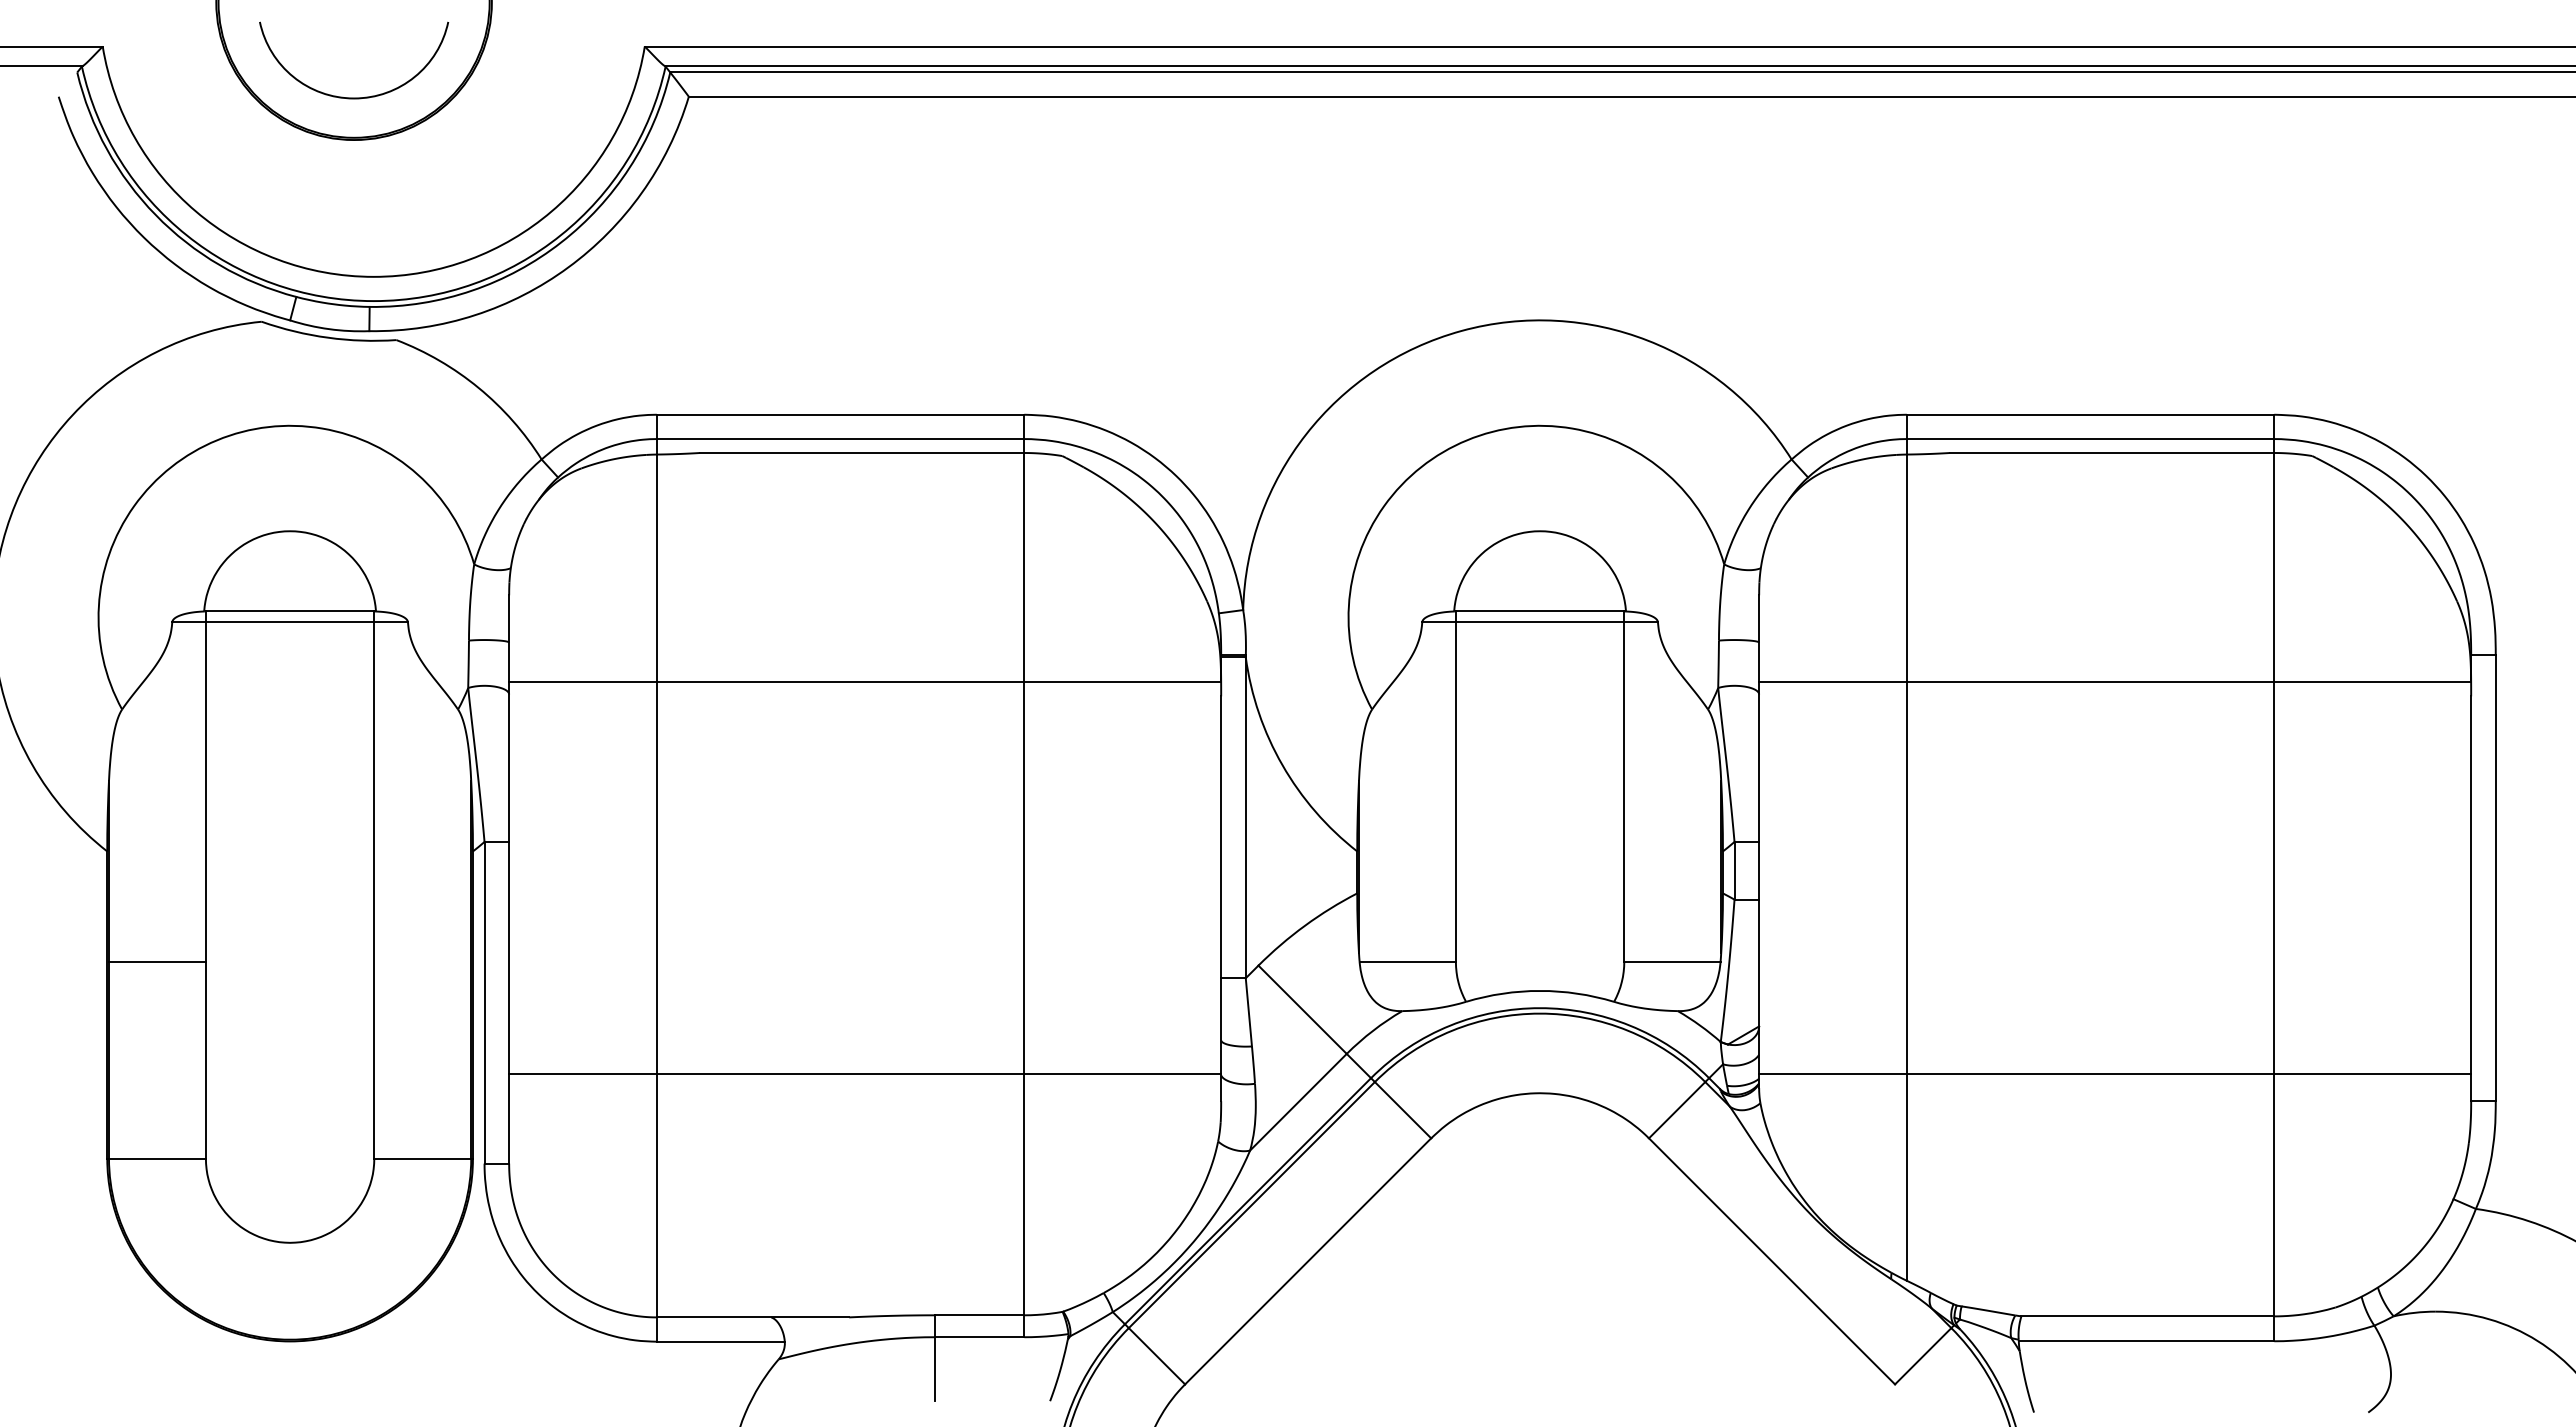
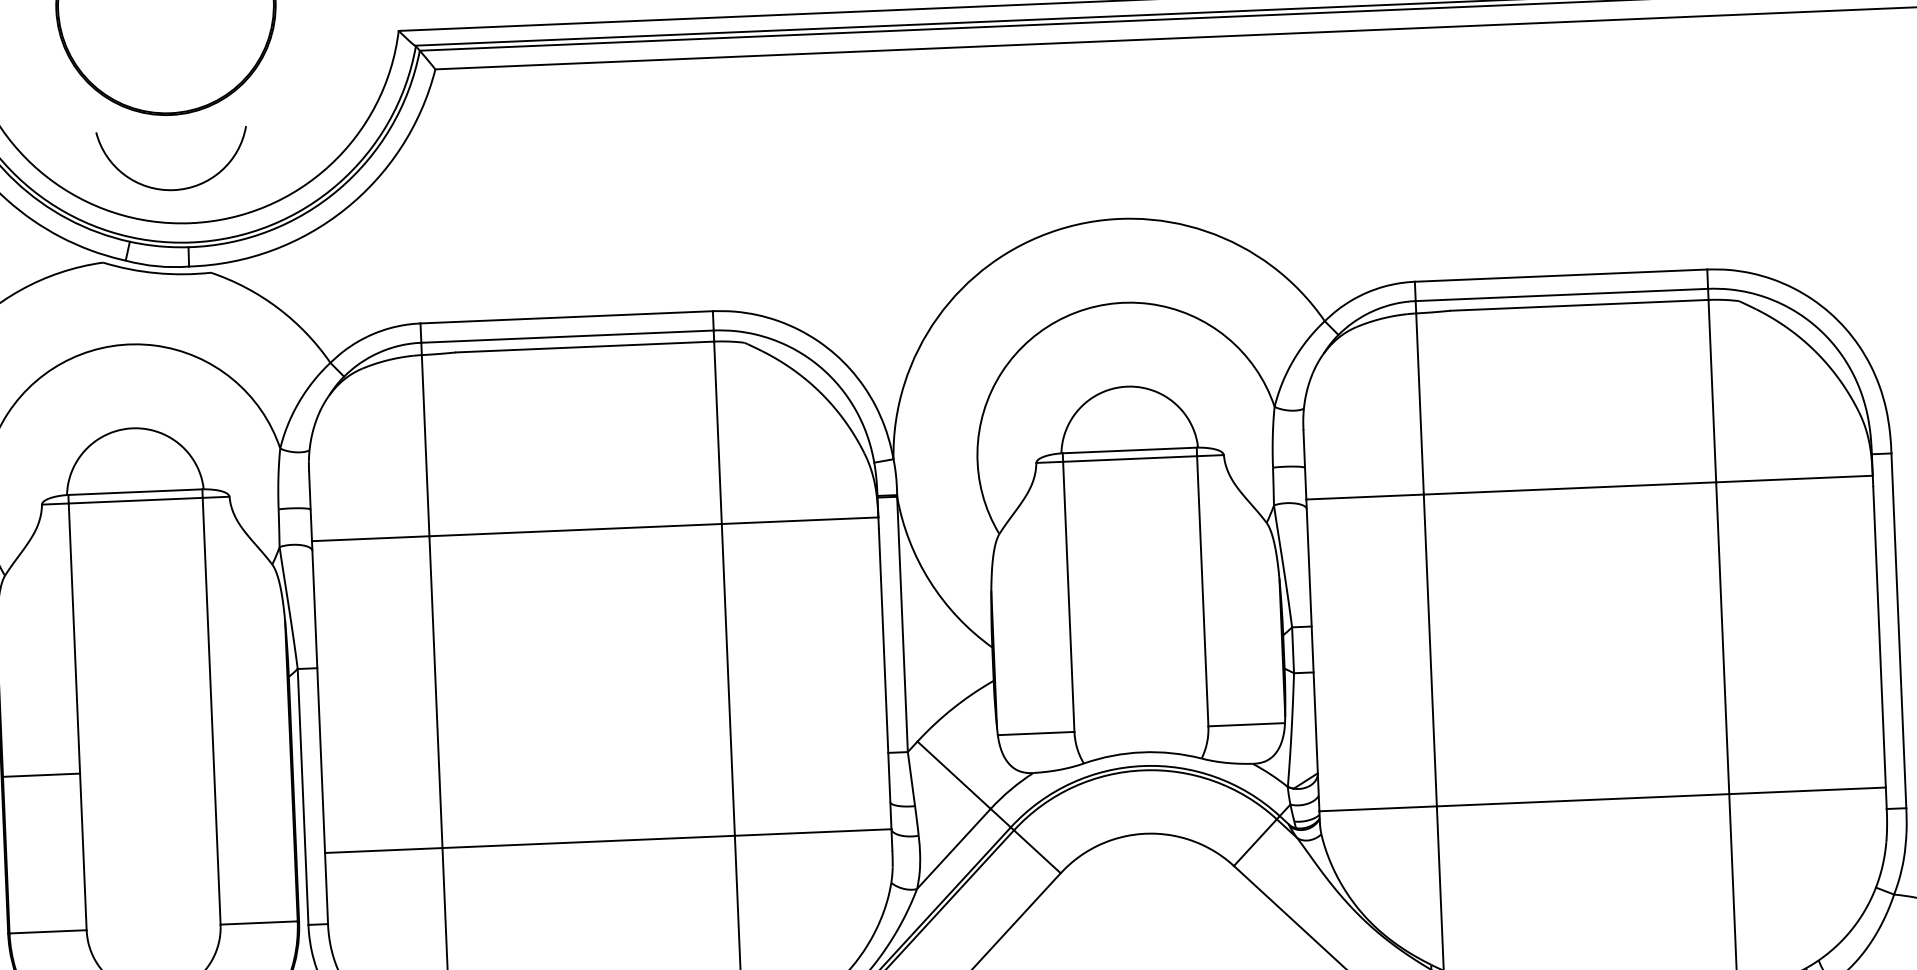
arc: (354, 97) -> (174, 189), moved

